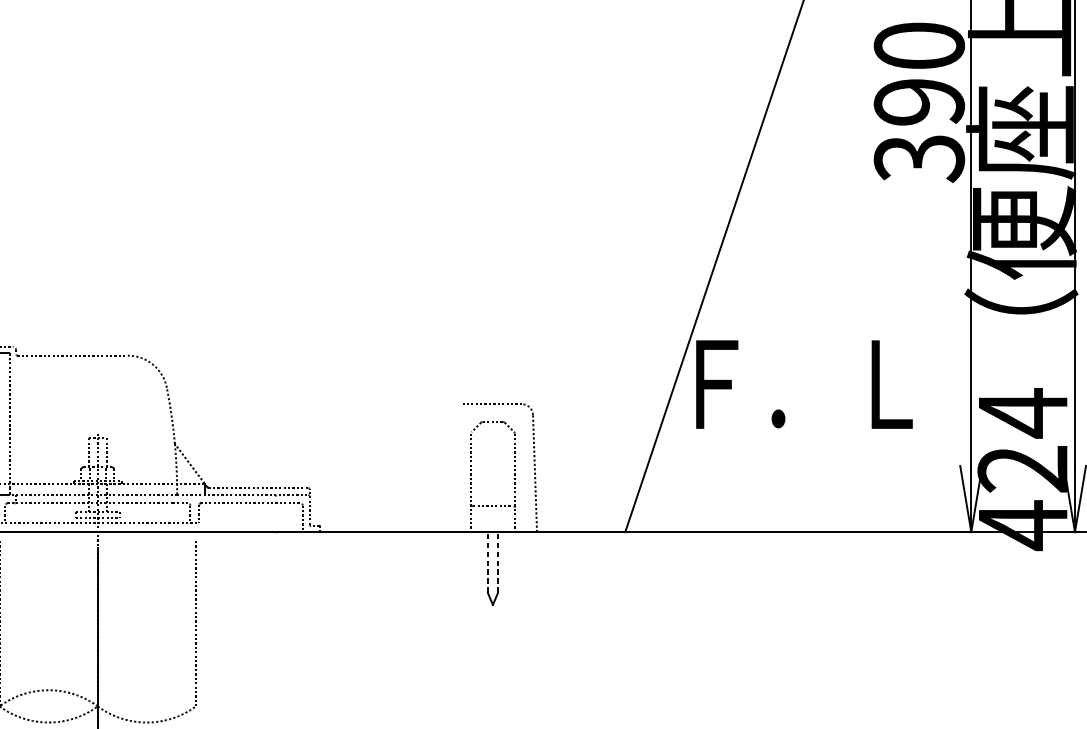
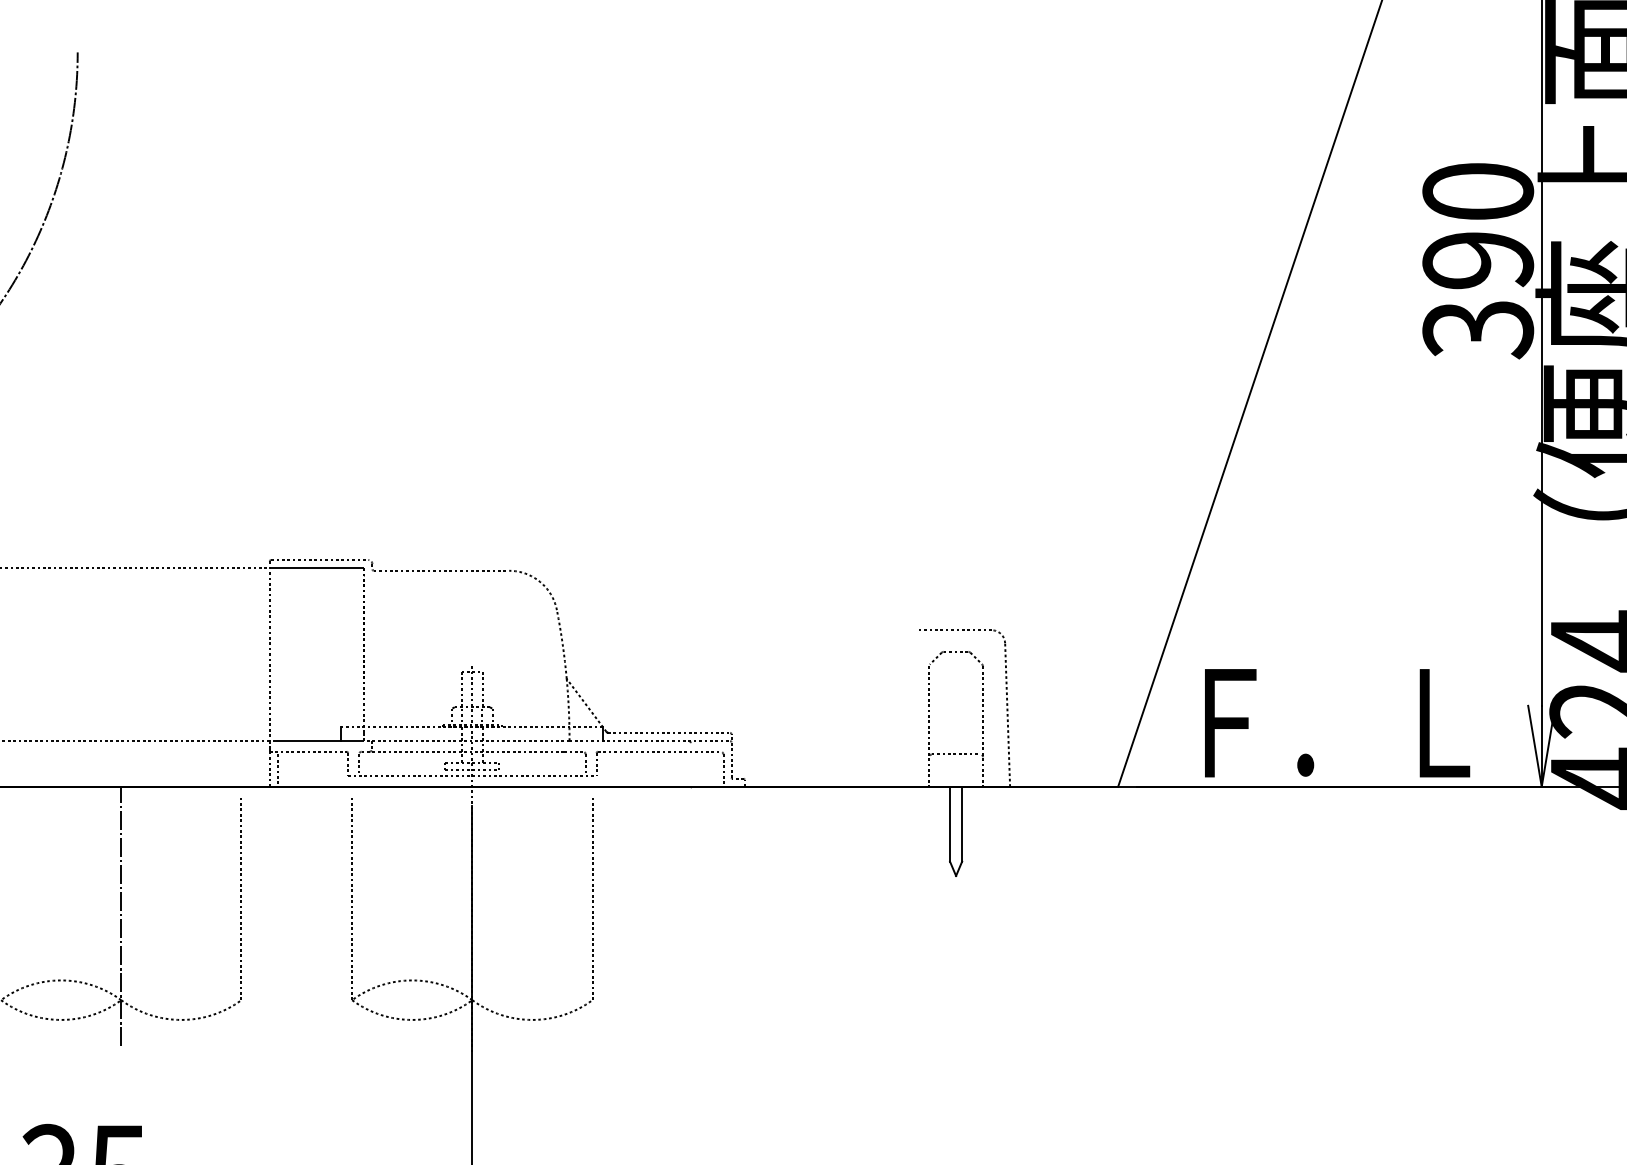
text: (804, 384) -> (1337, 723), moved
line: (488, 562) -> (950, 823), dashed -> solid
line: (498, 562) -> (962, 823), dashed -> solid

